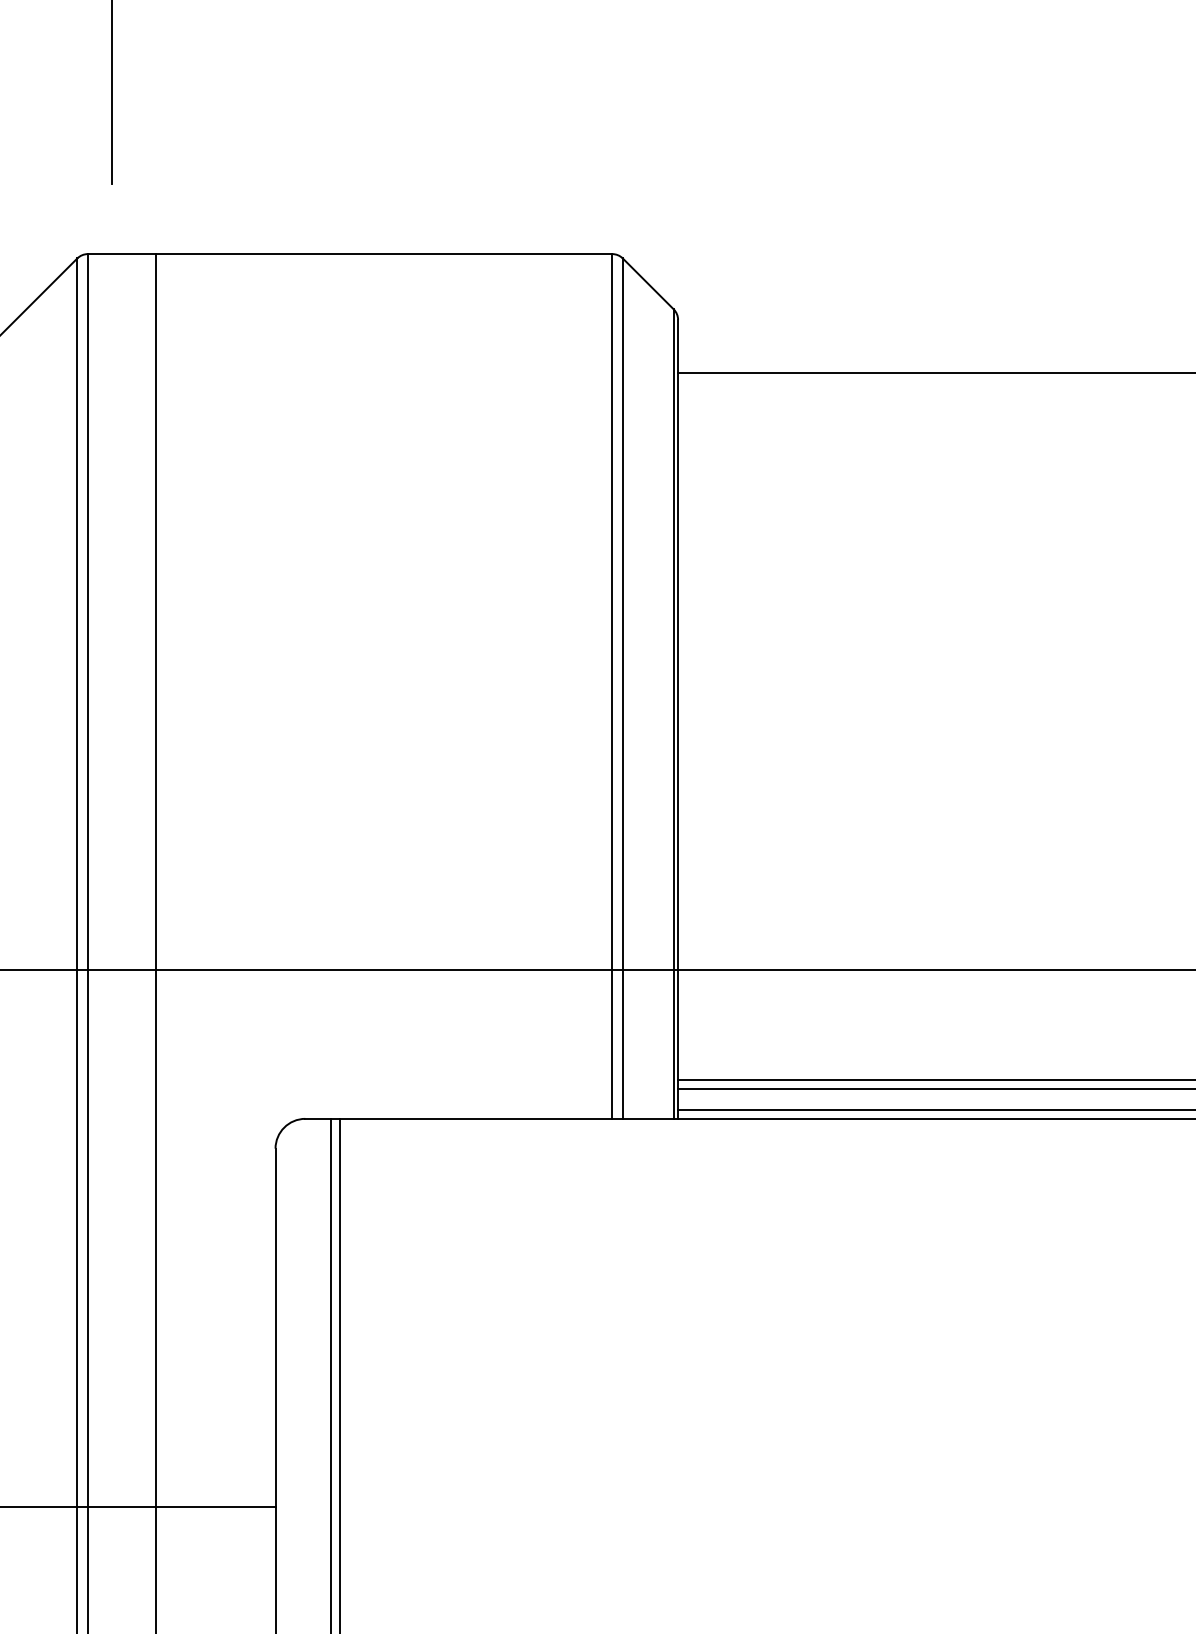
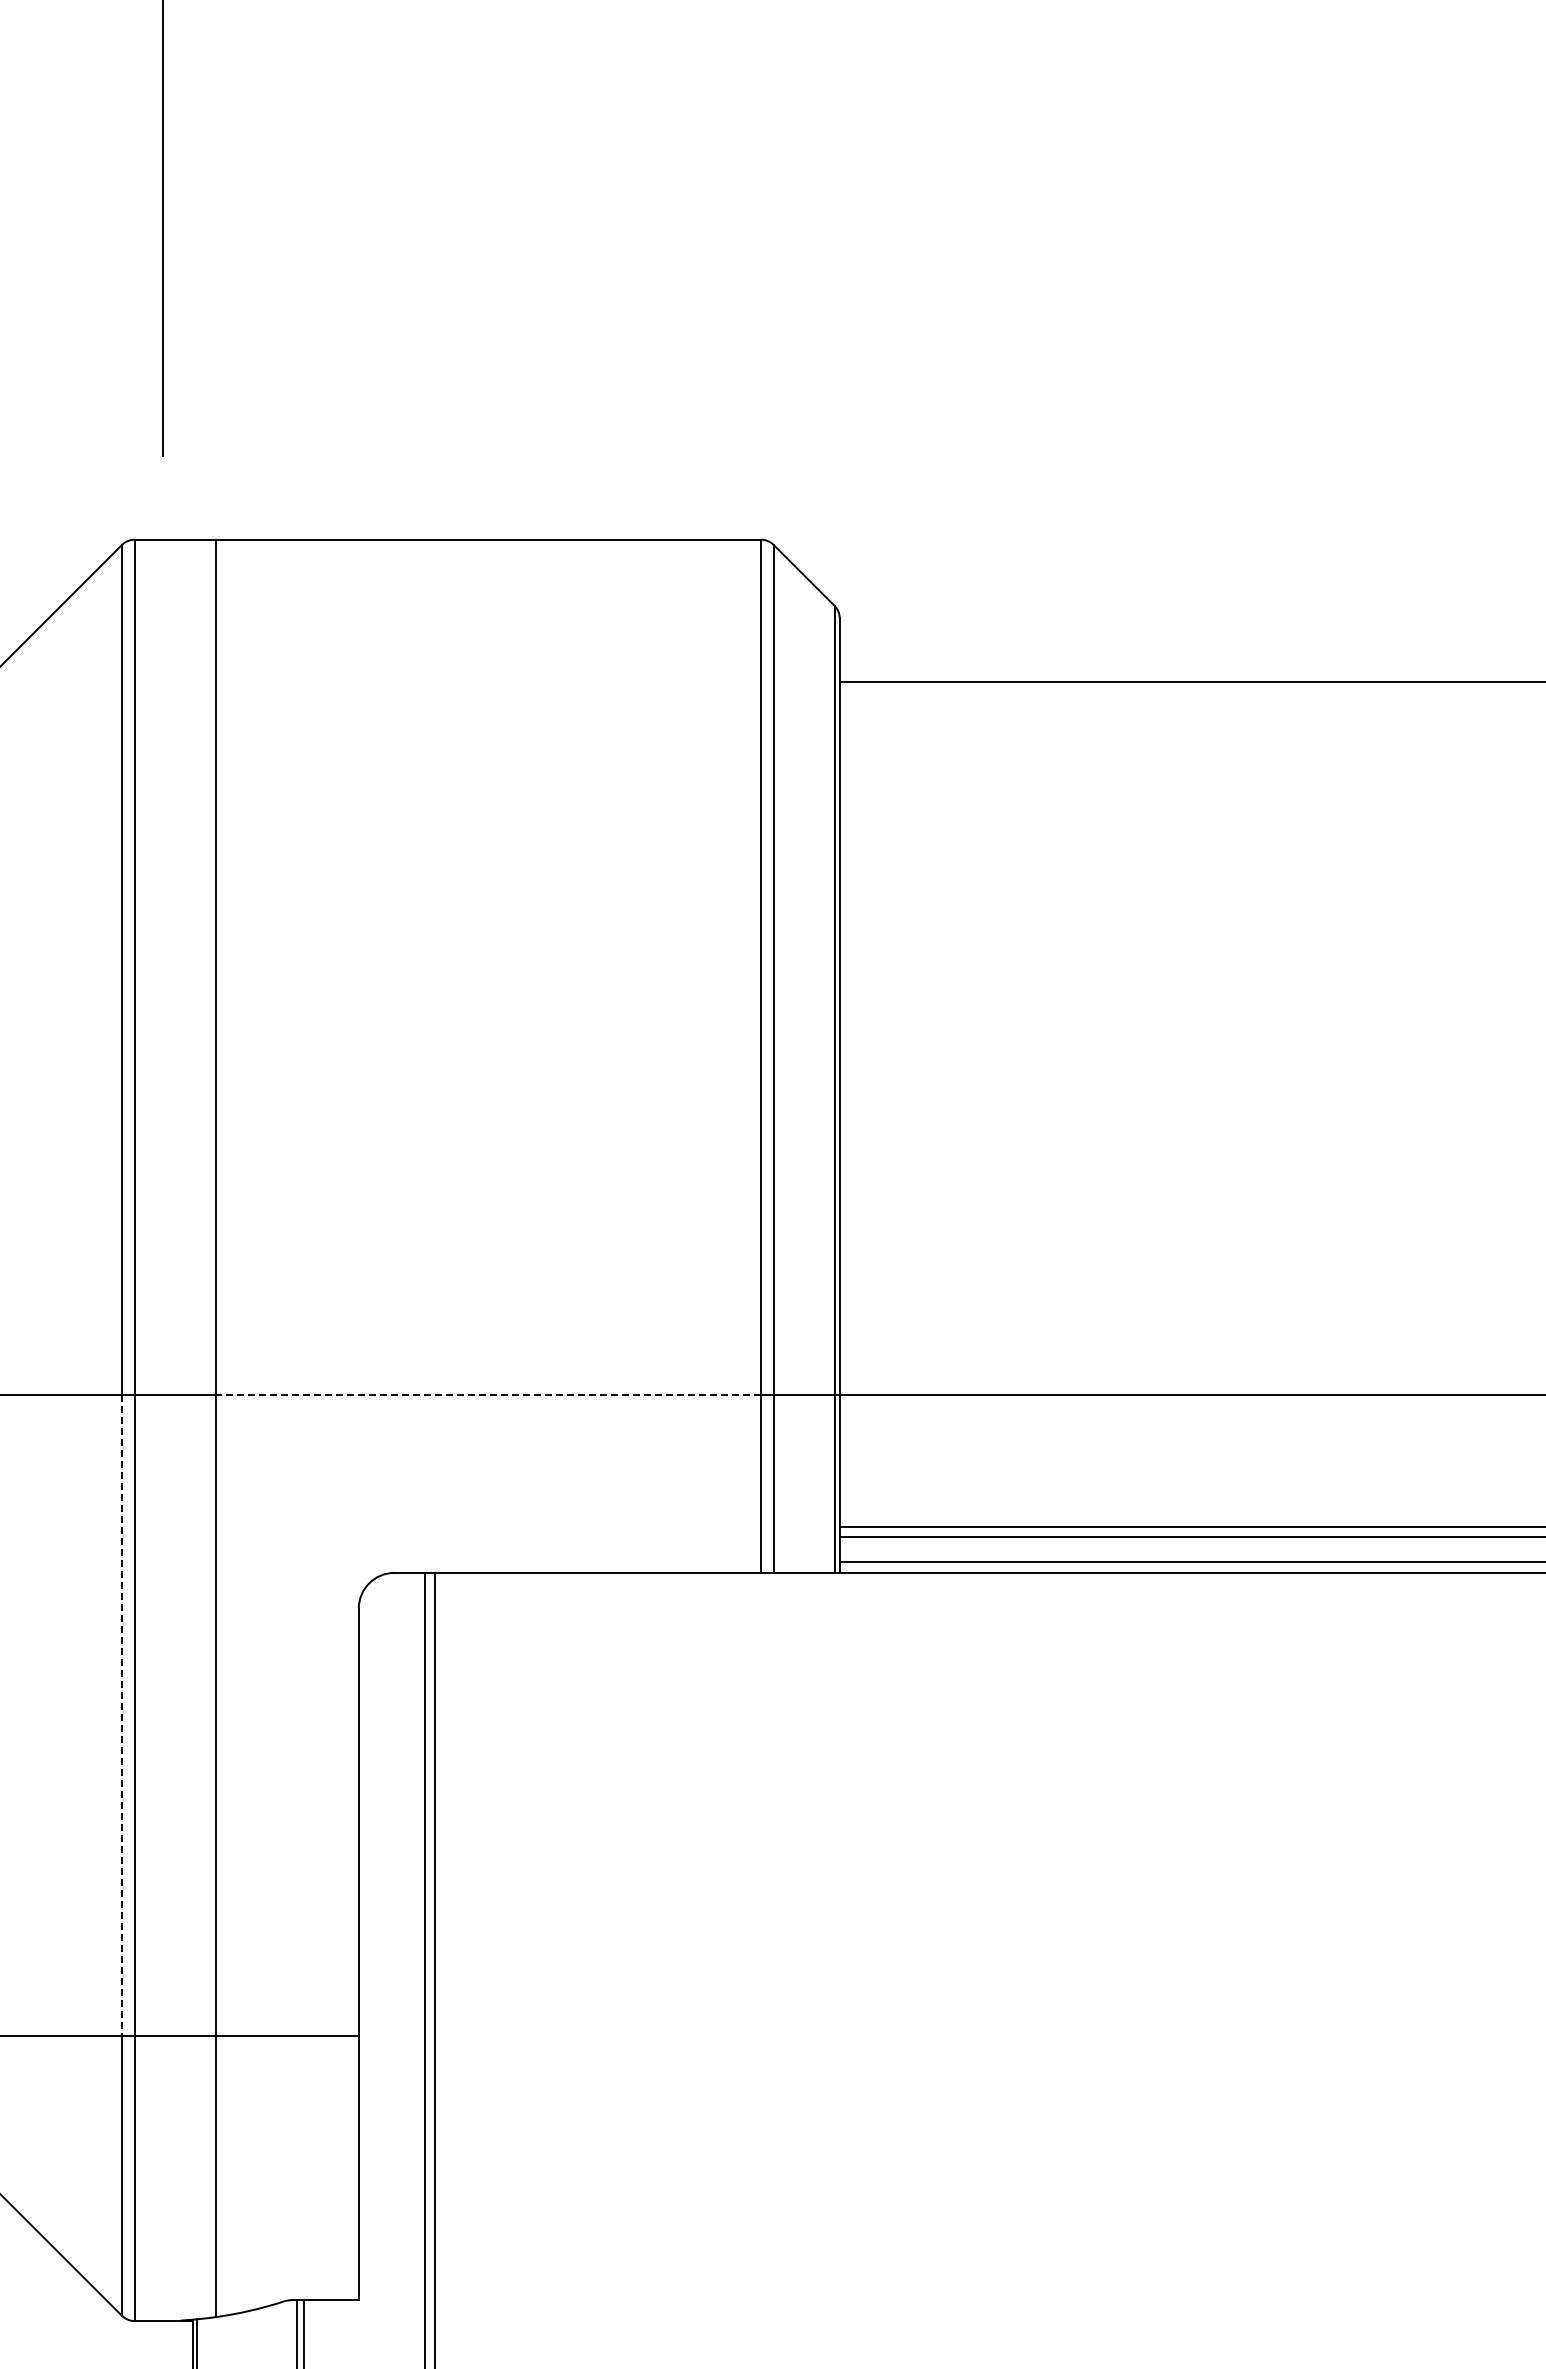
line: (384, 969) -> (488, 1394), solid -> dashed
line: (76, 1238) -> (121, 1715), solid -> dashed

